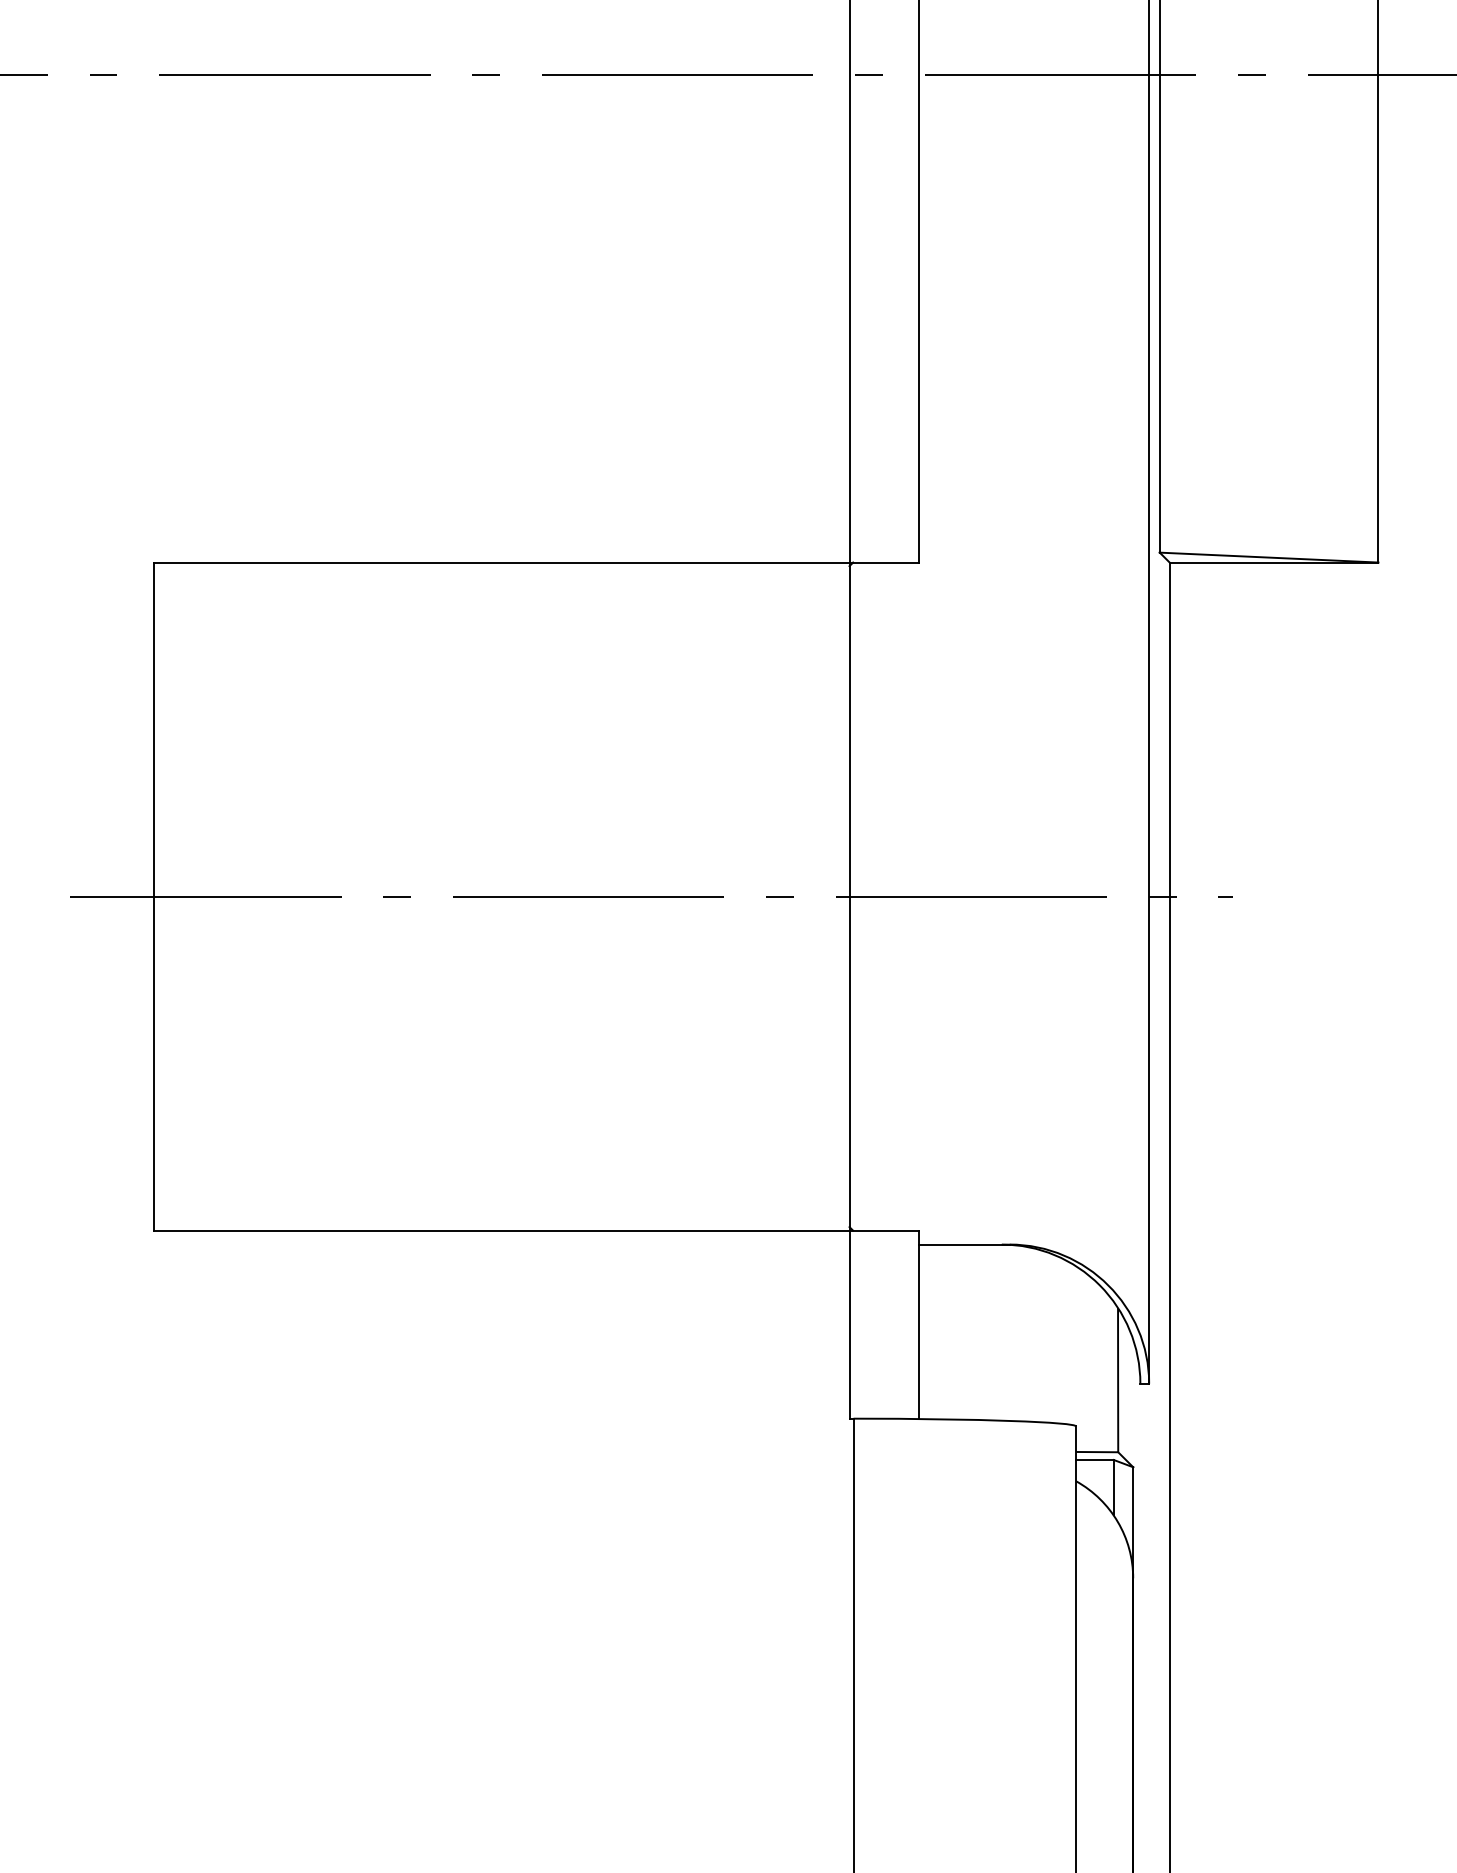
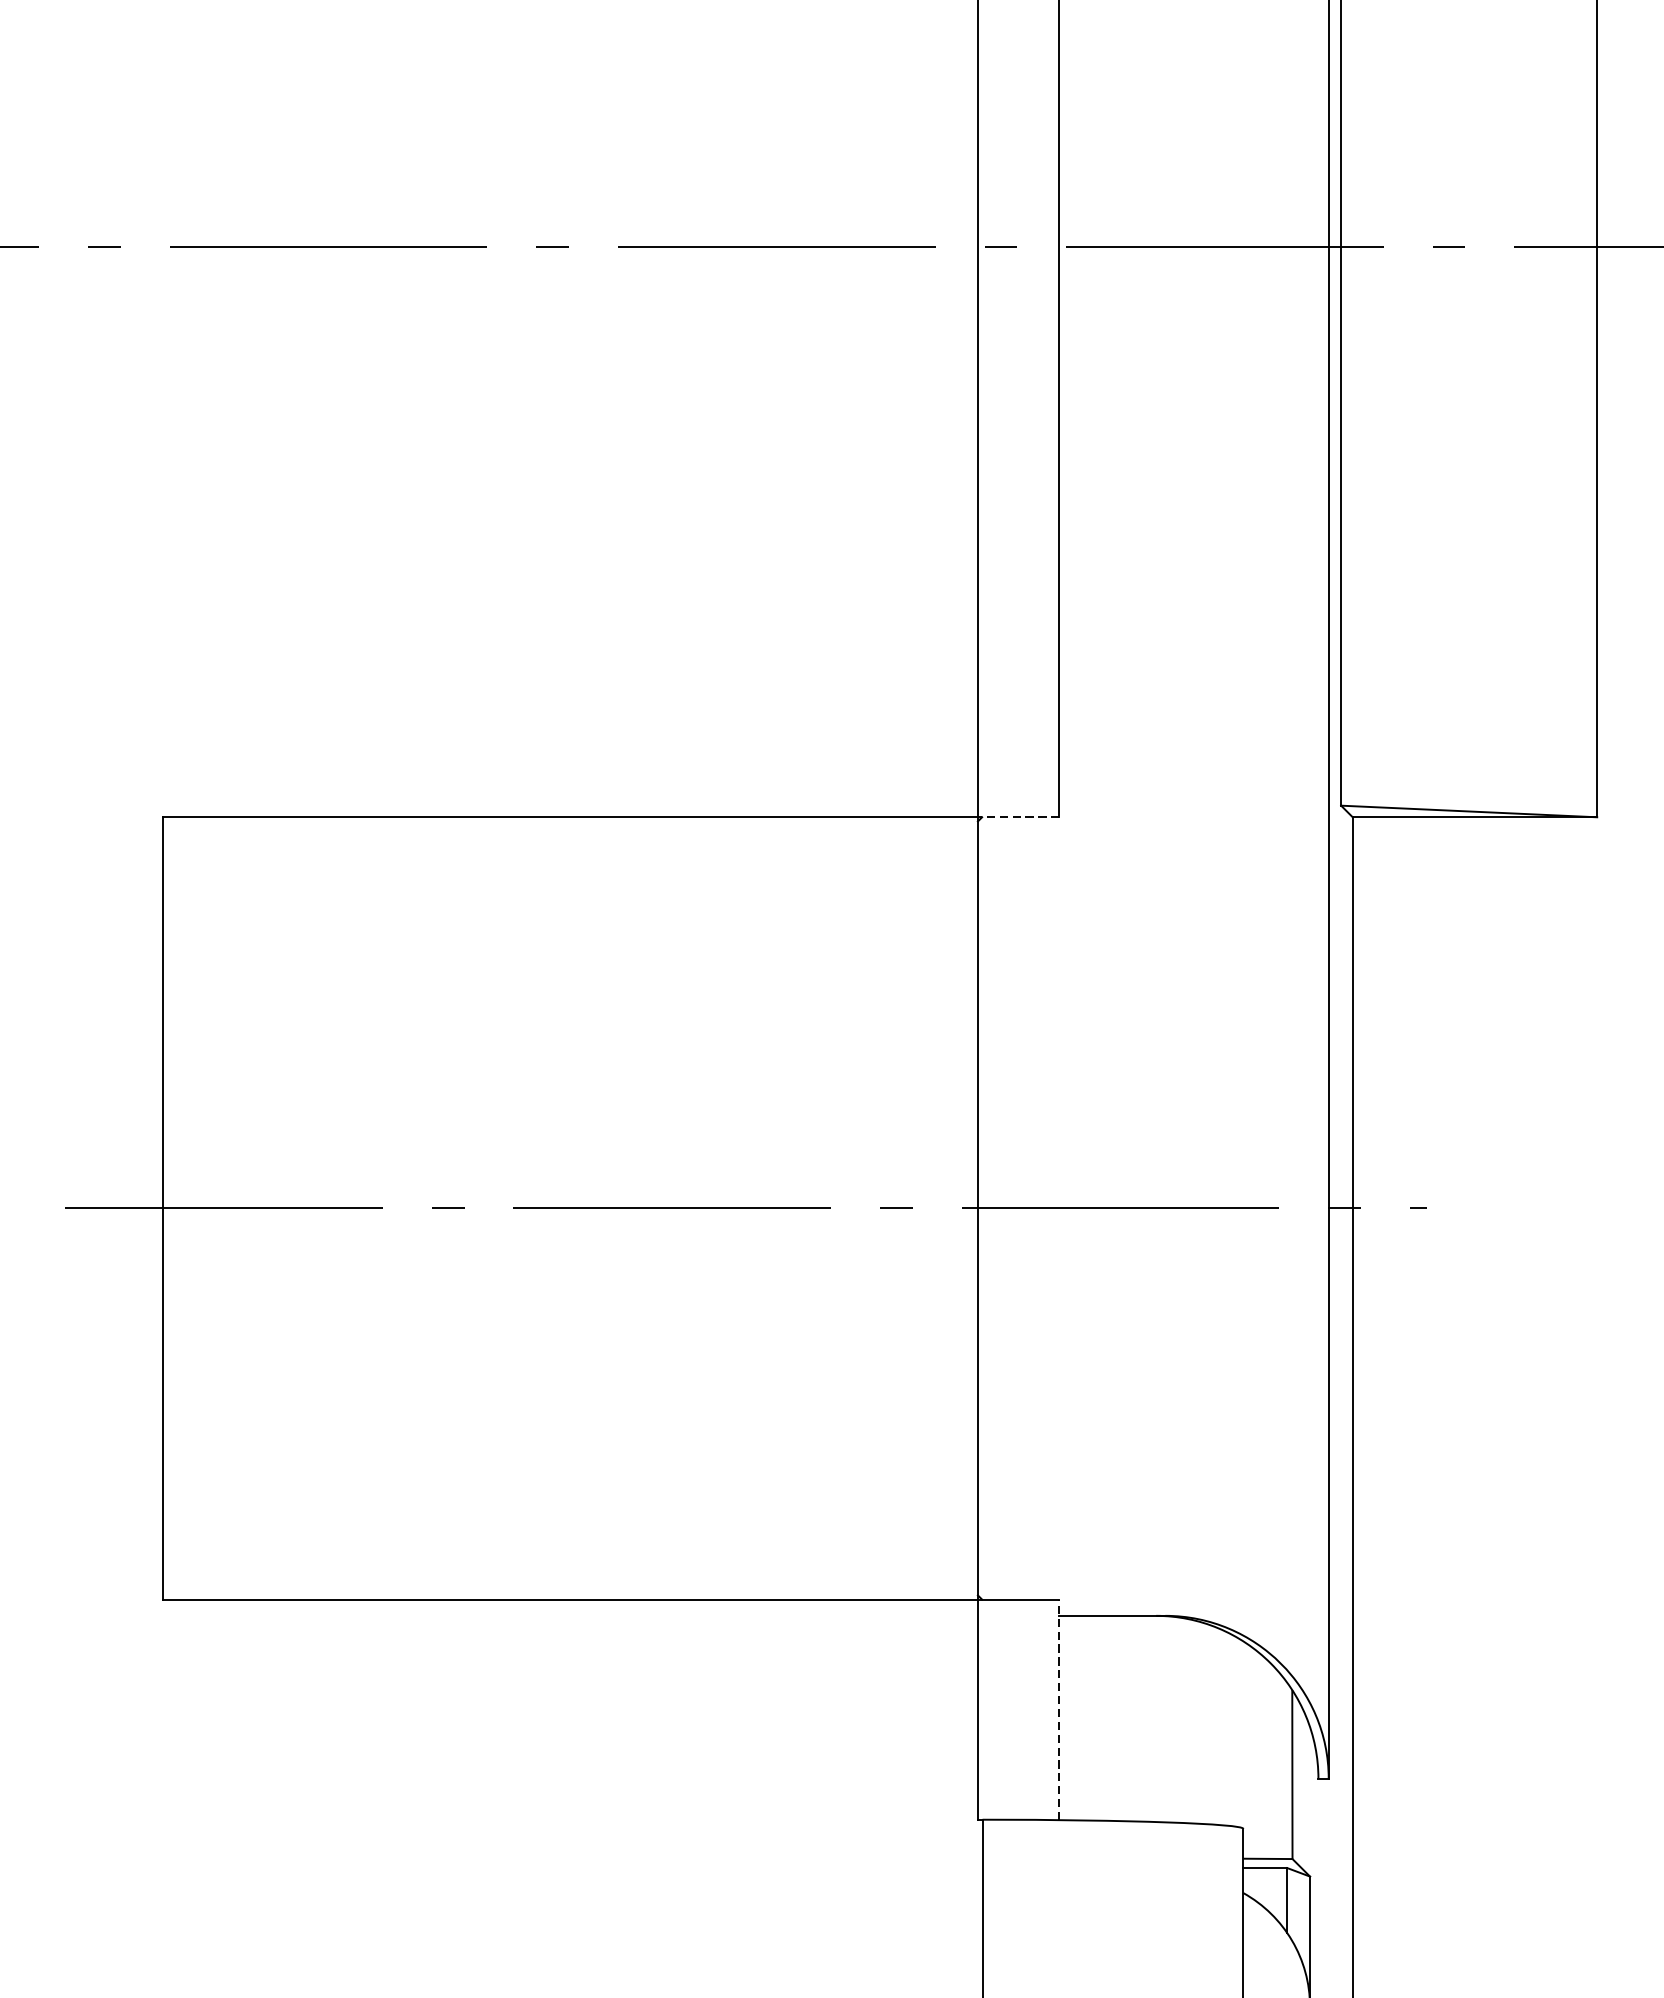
line: (884, 562) -> (1018, 817), solid -> dashed
line: (919, 1324) -> (1059, 1709), solid -> dashed

